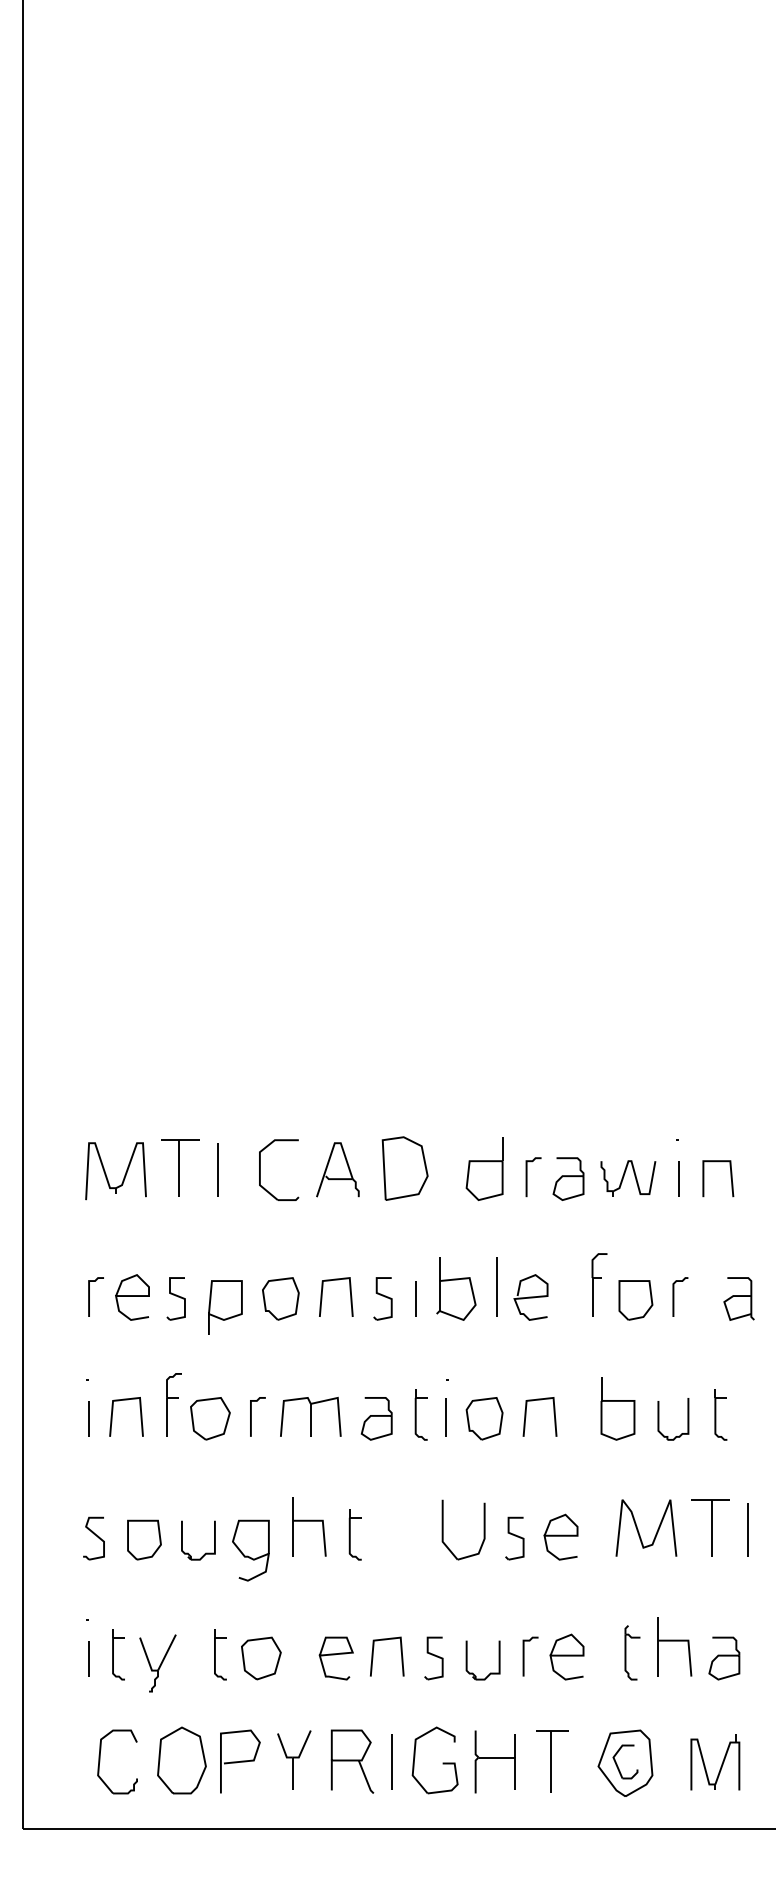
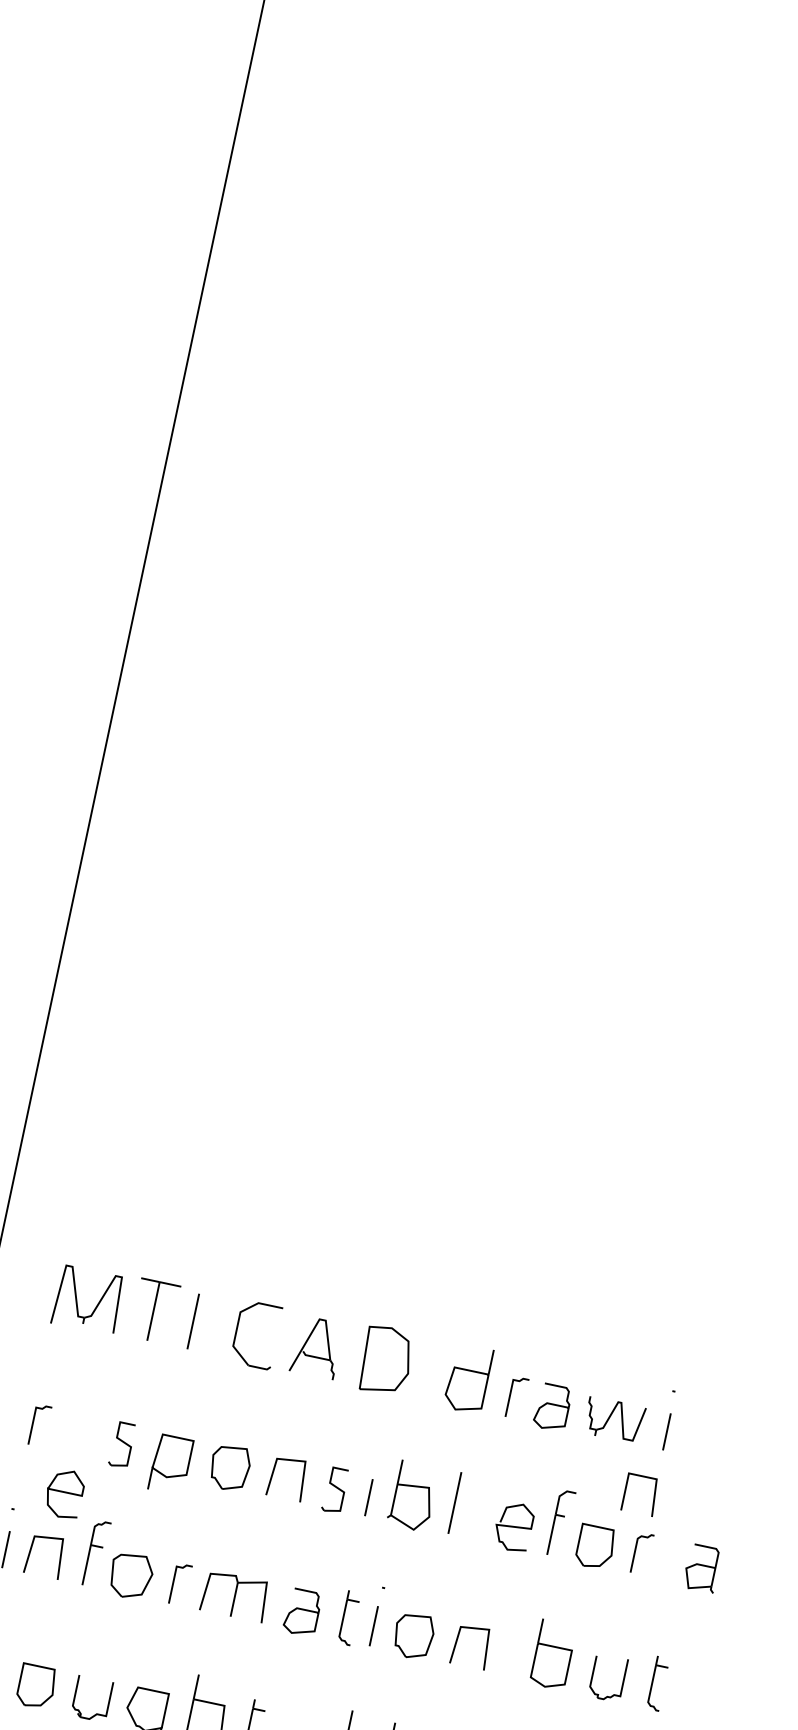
line: (730, 1178) -> (653, 1497), moved
curve: (132, 1296) -> (64, 1492), moved
curve: (530, 1297) -> (513, 1526), moved

